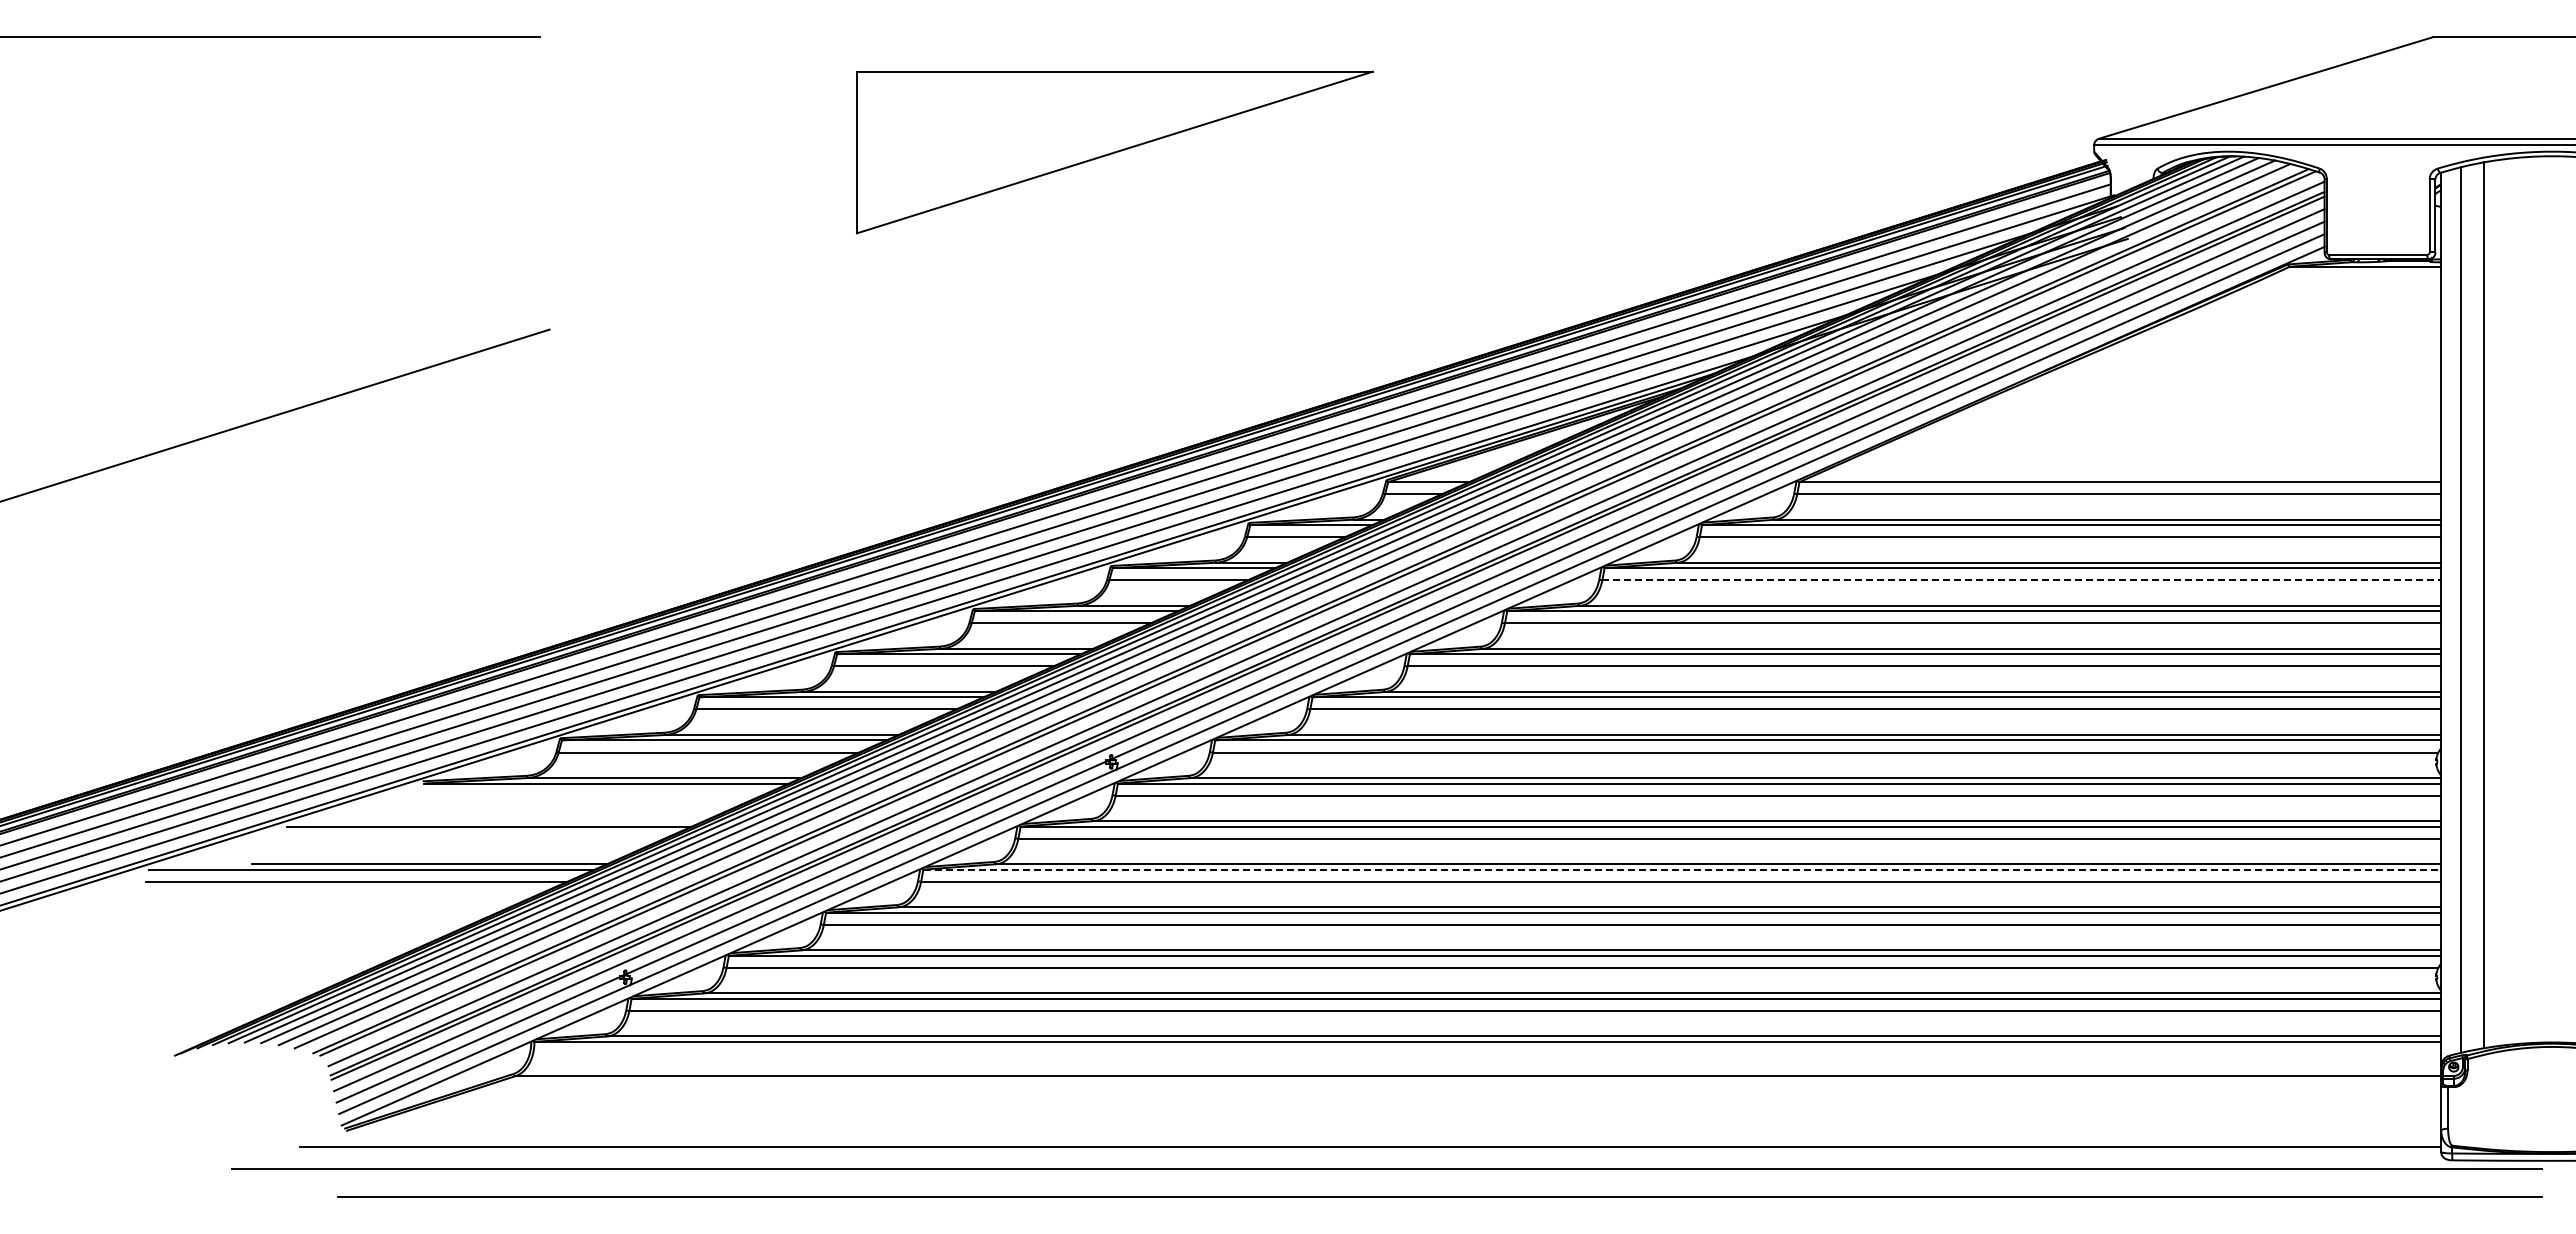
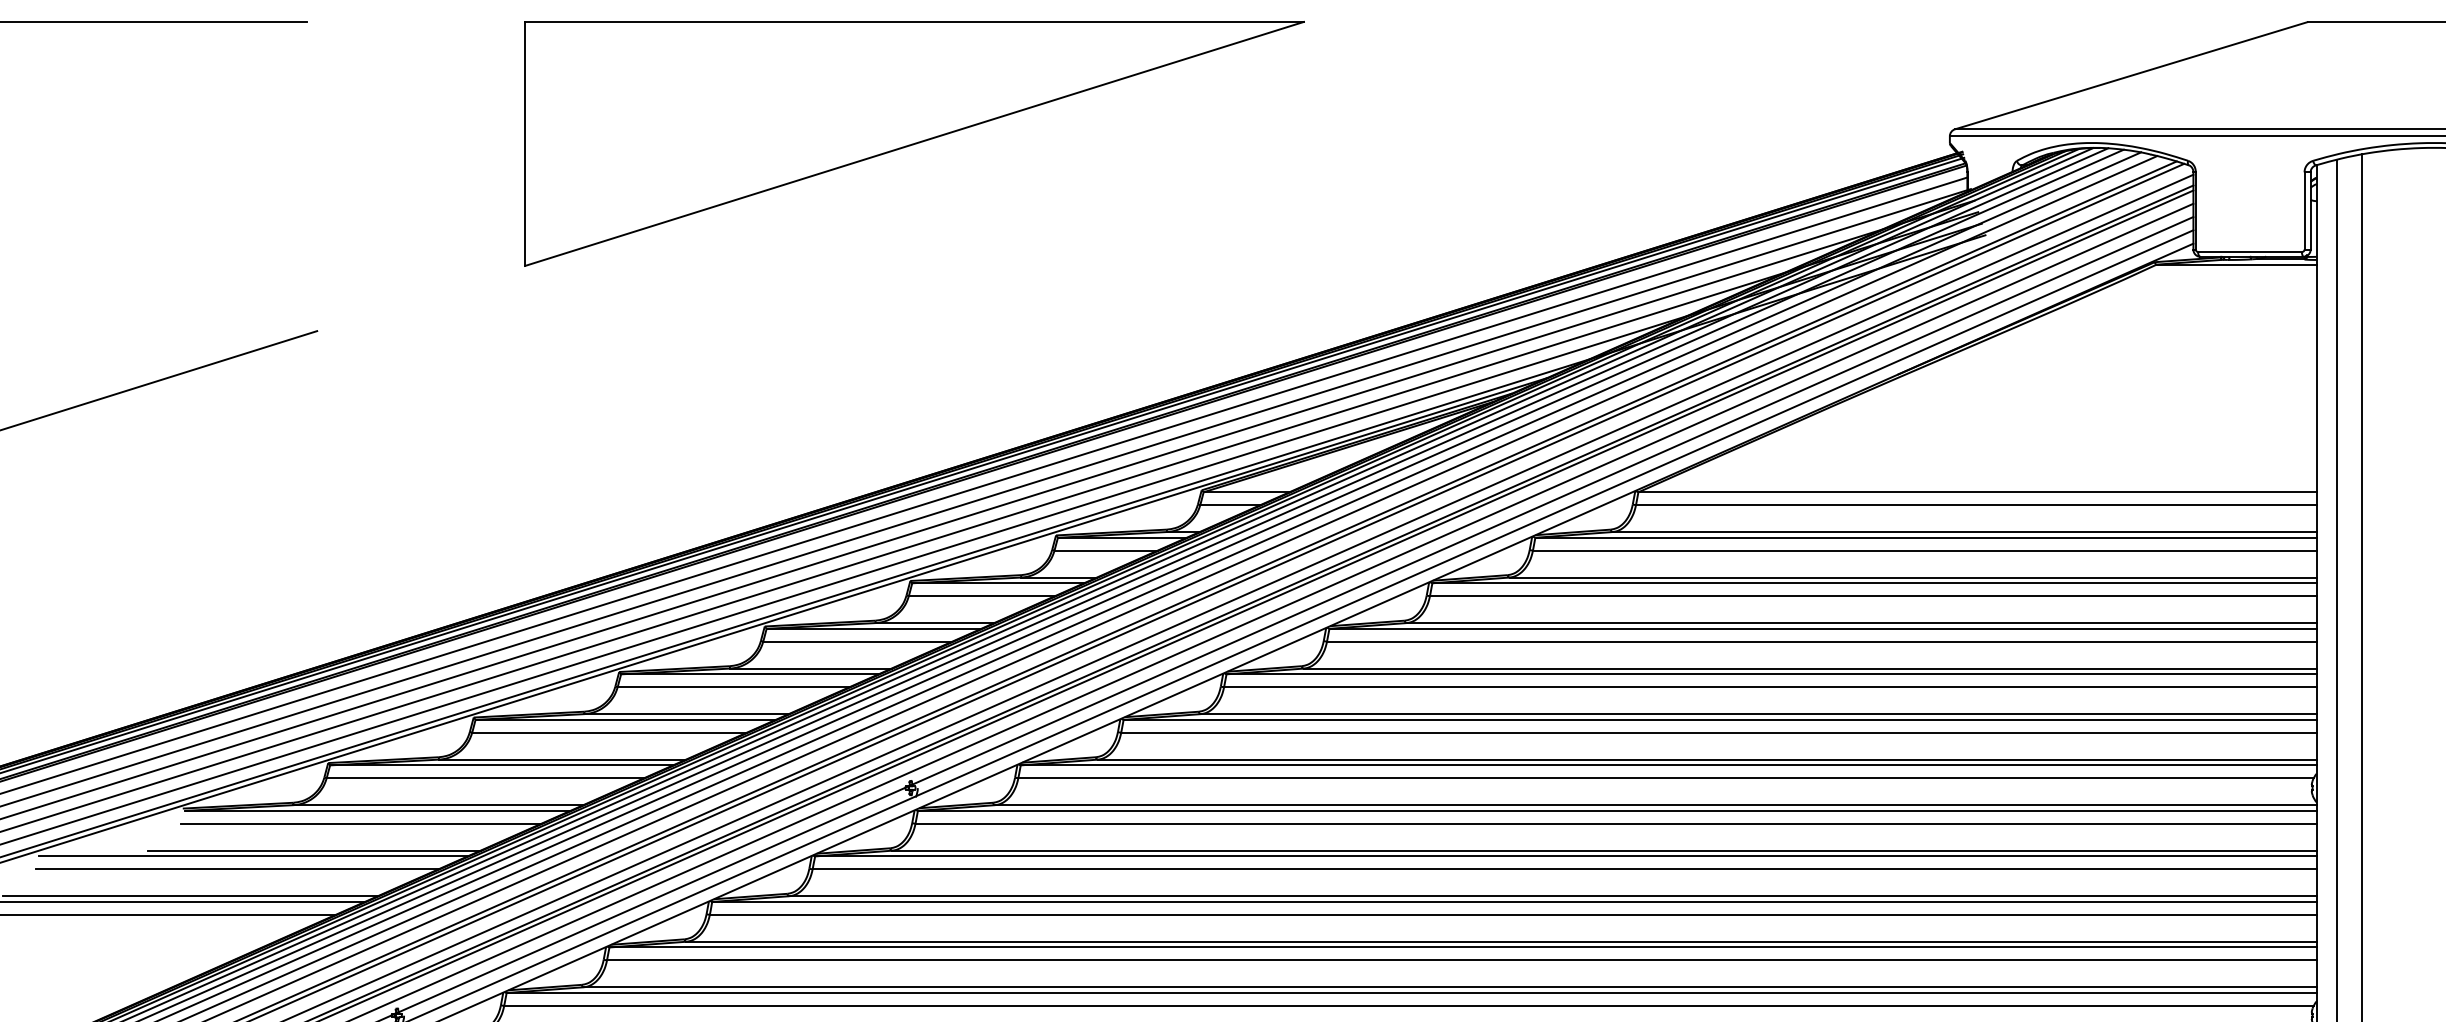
part: (1114, 152) -> (914, 143), size x1.43
line: (2022, 580) -> (1874, 596), dashed -> solid
line: (591, 795) -> (361, 823), added
line: (546, 821) -> (313, 851), added
line: (473, 838) -> (236, 869), added
line: (1682, 869) -> (1514, 901), dashed -> solid

